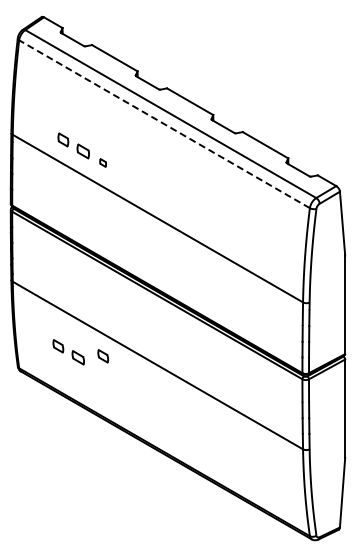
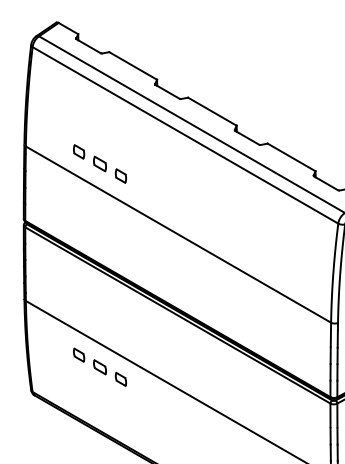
line: (164, 124) -> (185, 135), dashed -> solid
part: (102, 162) -> (120, 175), size x1.67
part: (68, 352) -> (89, 361), moved

